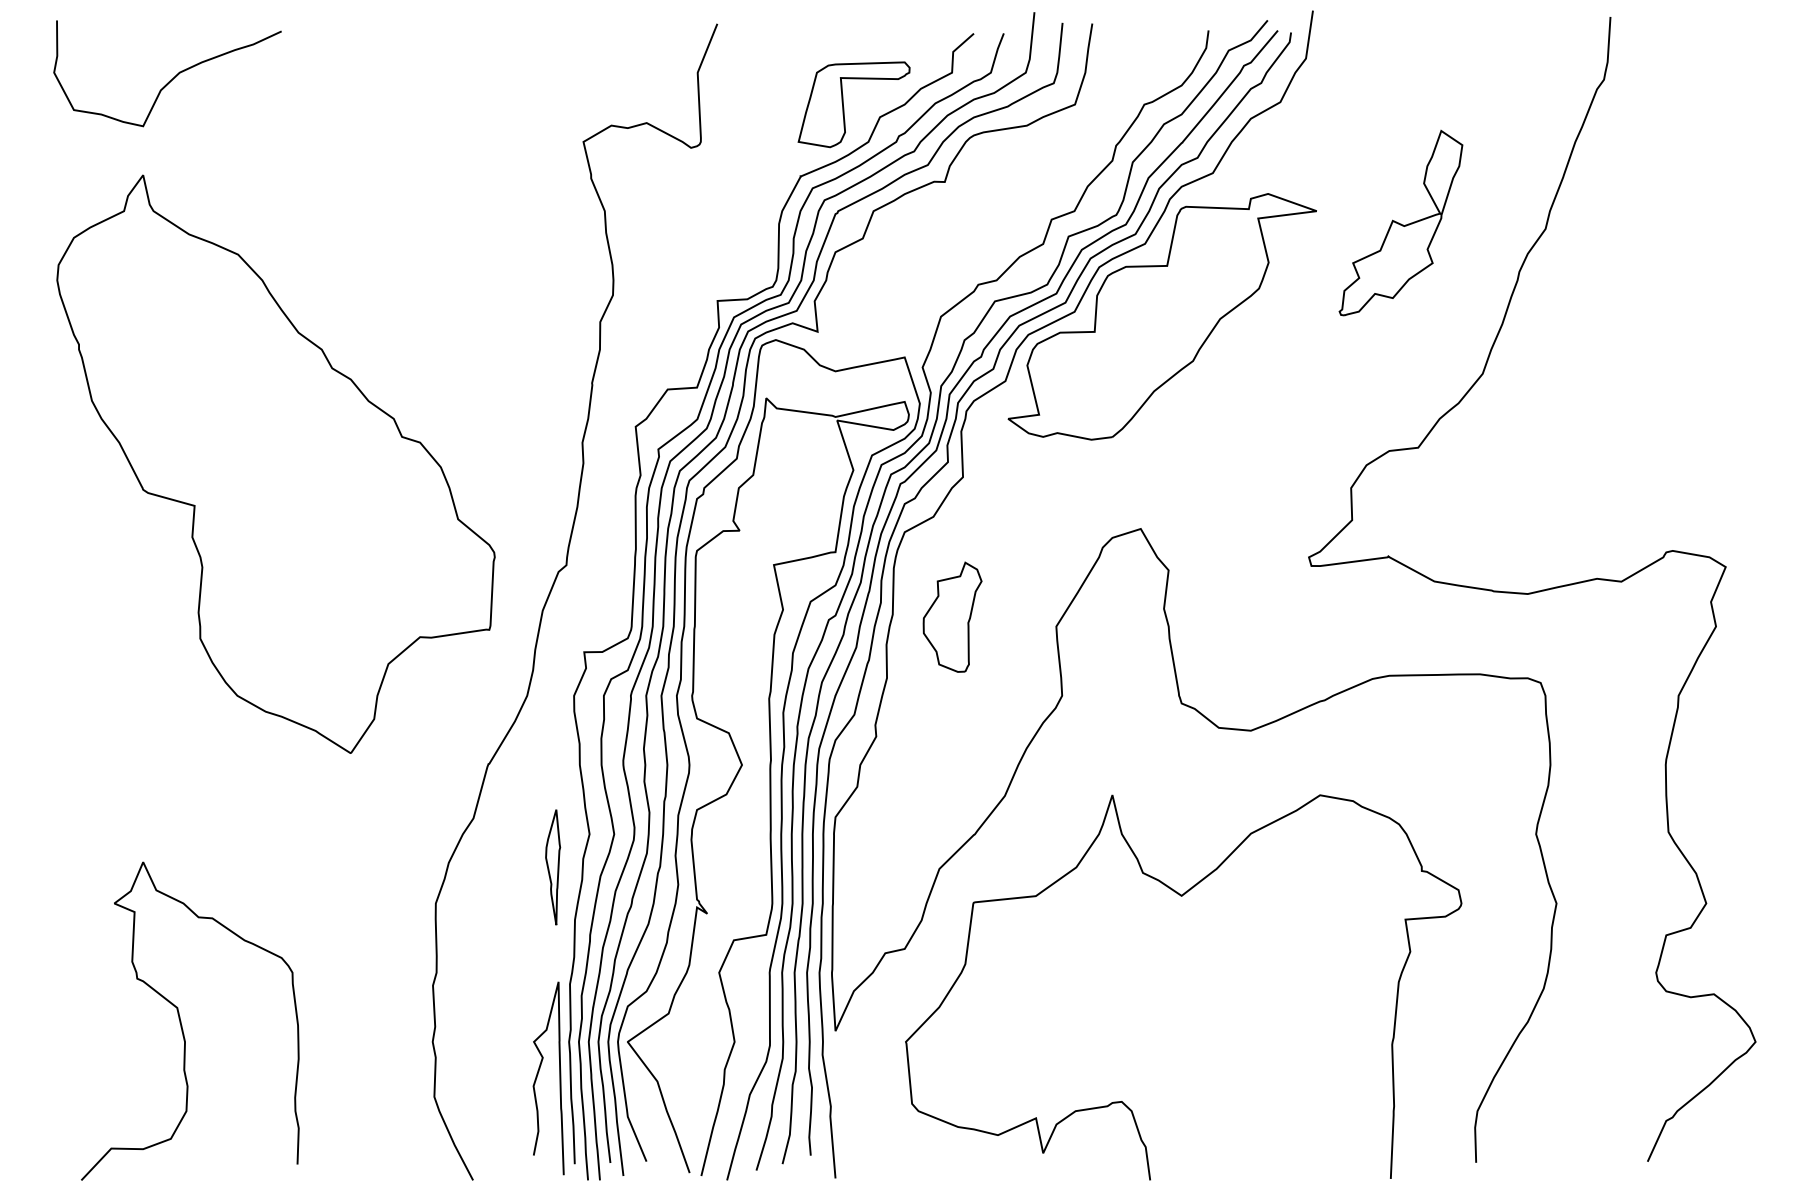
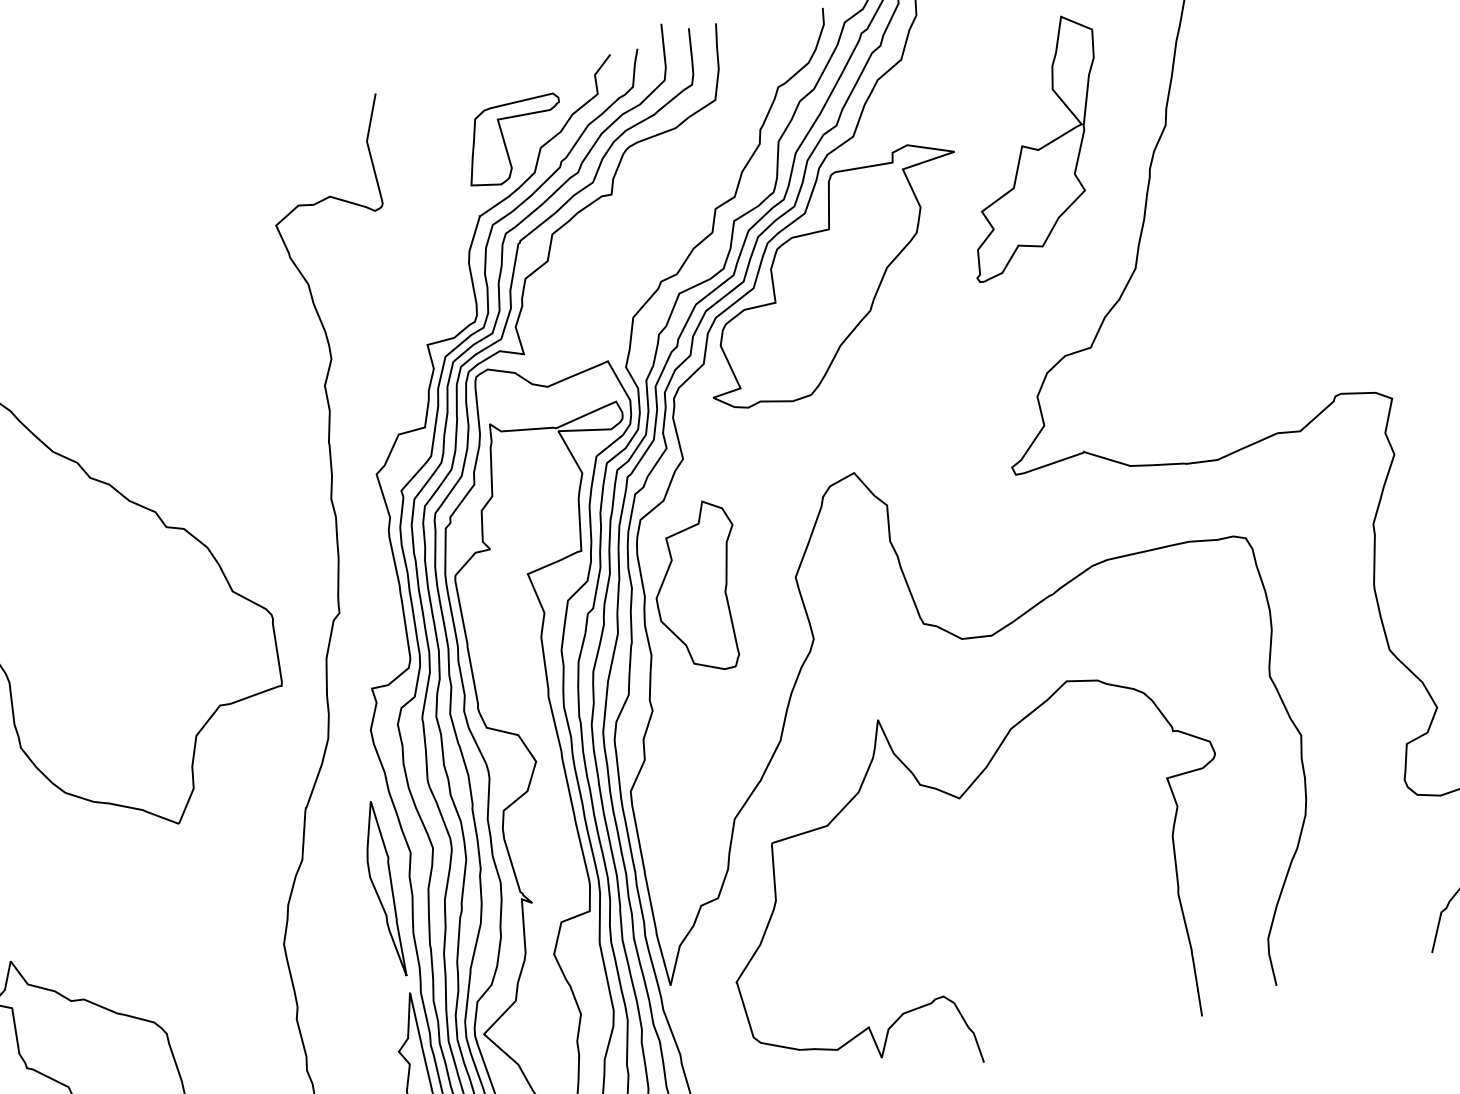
part: (1400, 222) -> (1032, 146), size x1.43
part: (952, 617) -> (699, 588), size x1.67
part: (552, 867) -> (383, 889), size x1.67

